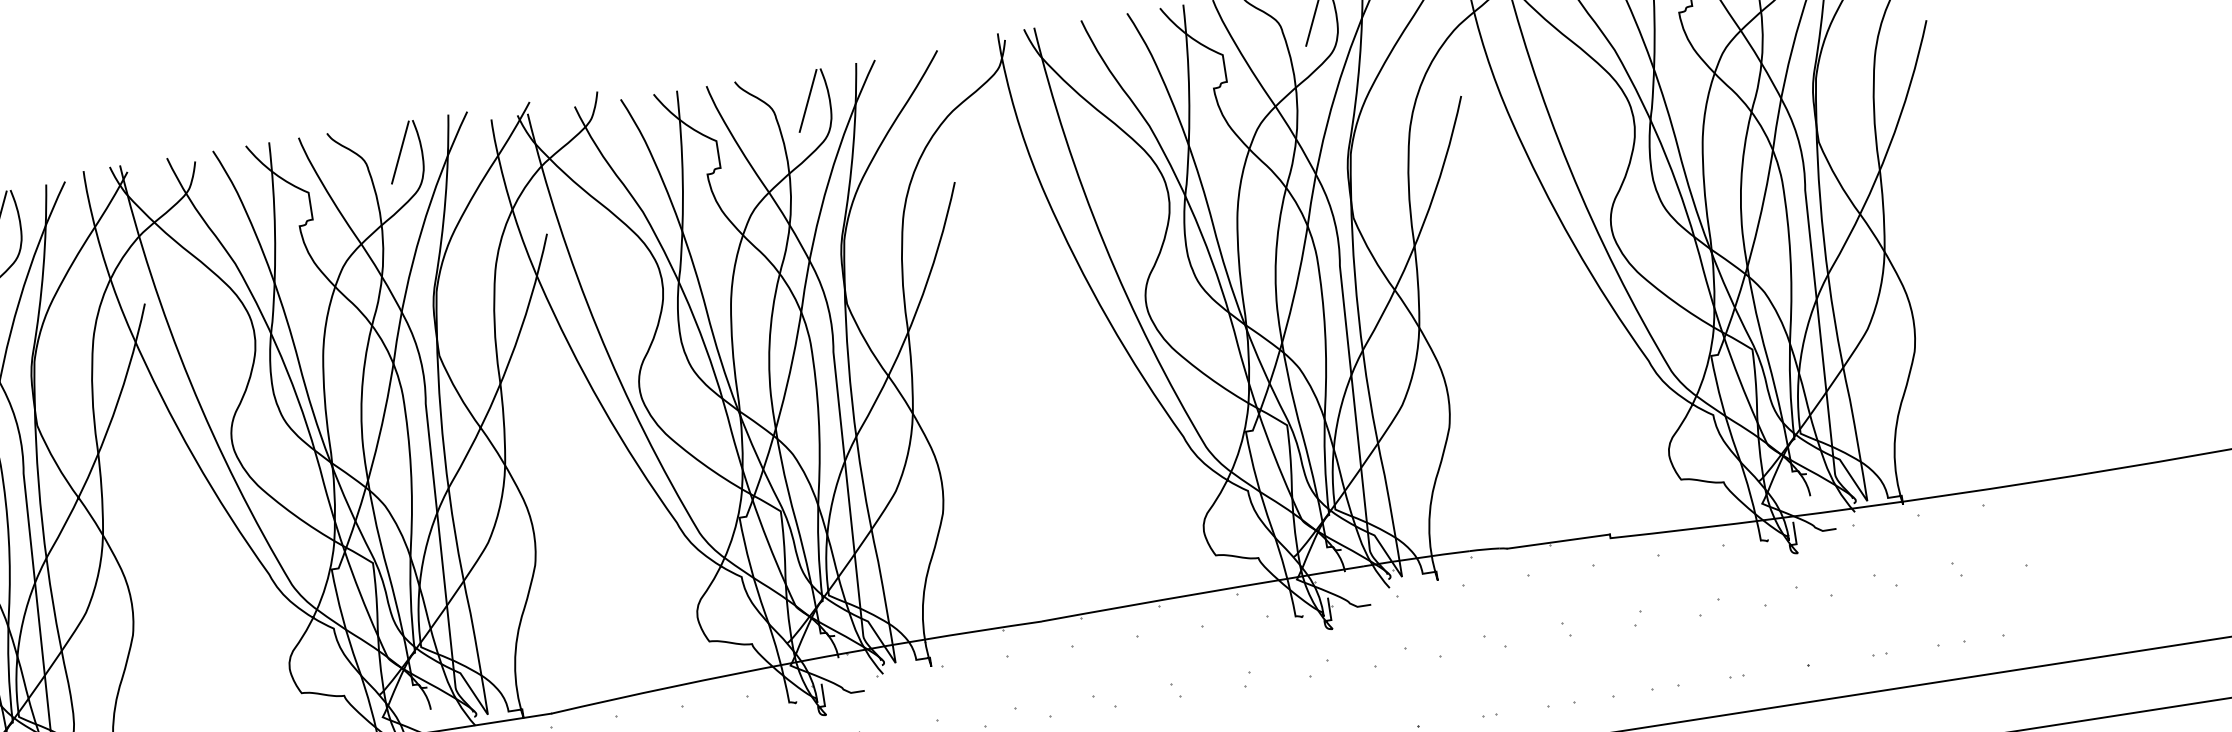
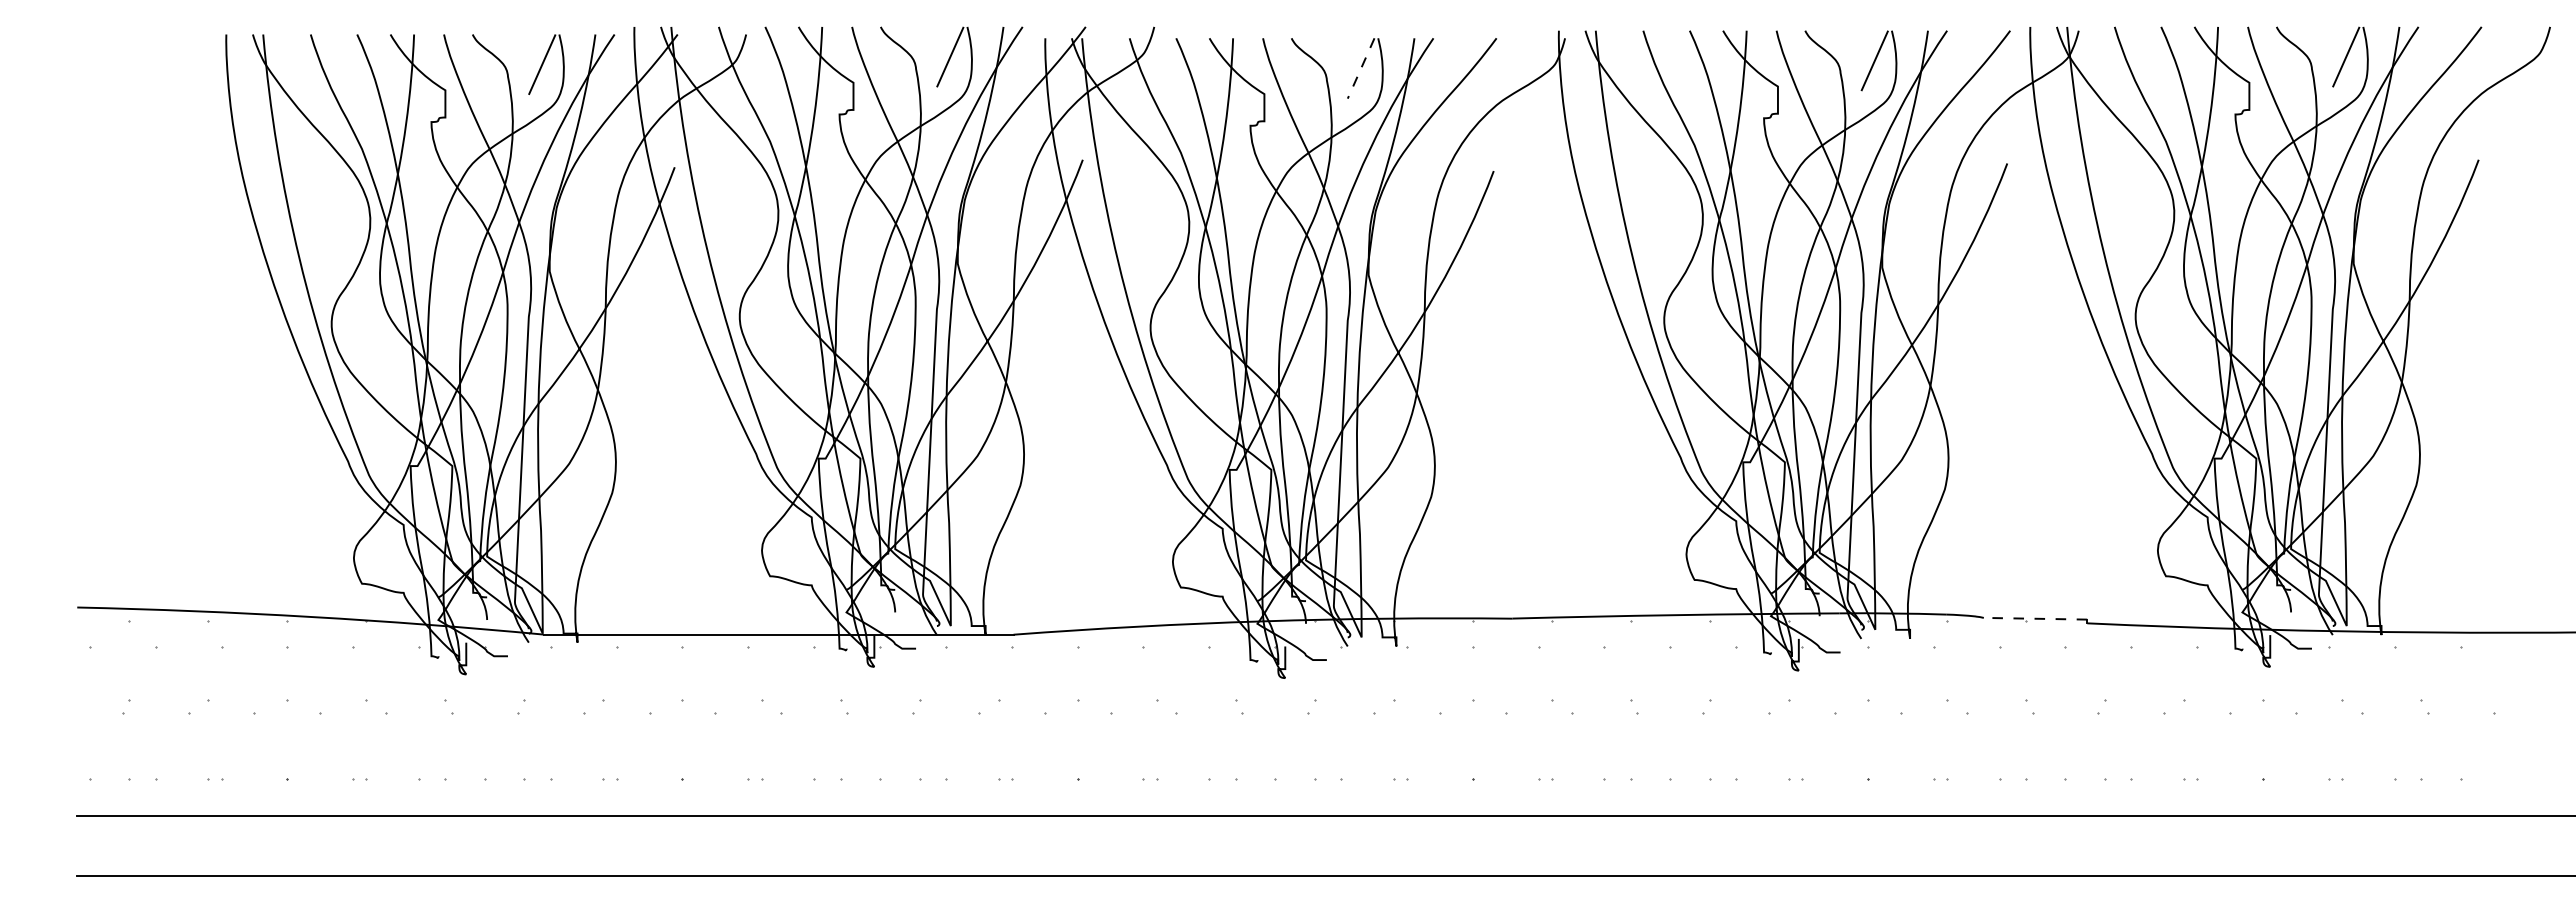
line: (807, 101) -> (1360, 68), solid -> dashed
line: (1558, 541) -> (2035, 618), solid -> dashed

